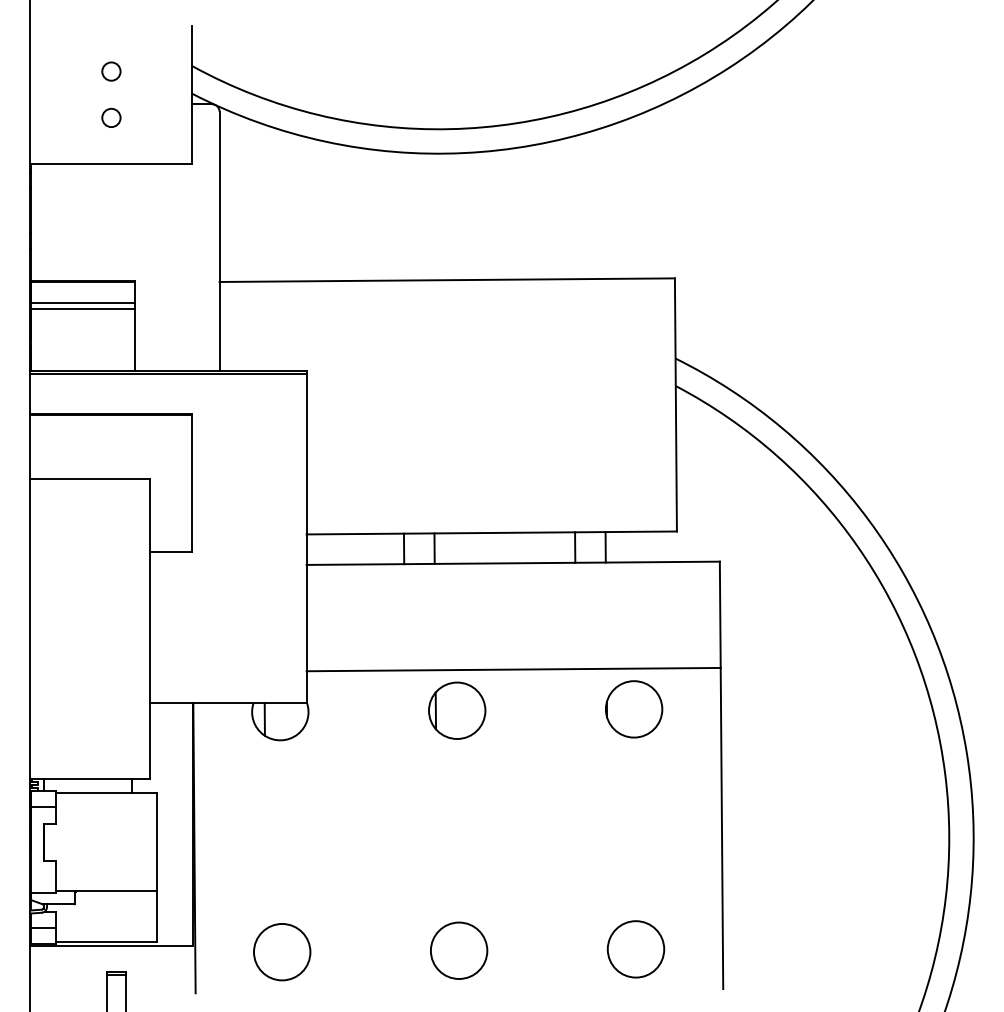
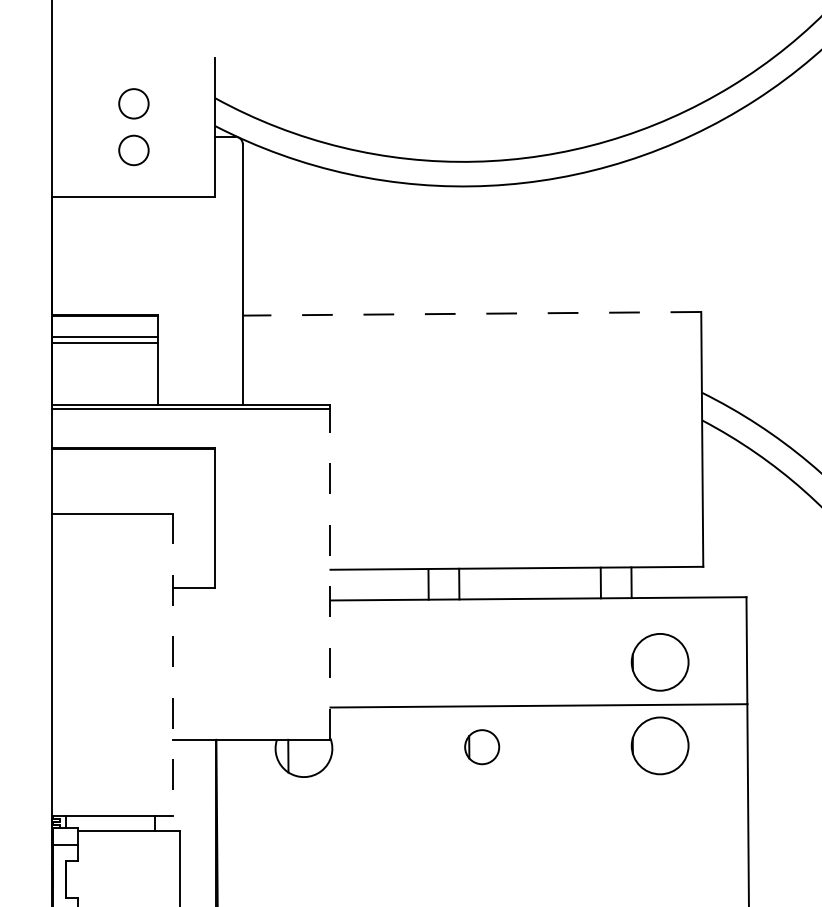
circle: (111, 71) -> (133, 103), size x1.6
circle: (111, 117) -> (133, 150), size x1.6
line: (447, 280) -> (472, 314), solid -> dashed
line: (306, 538) -> (330, 573), solid -> dashed
circle: (634, 626) -> (660, 662), added
line: (150, 629) -> (173, 665), solid -> dashed
part: (457, 710) -> (482, 747), size x0.6

